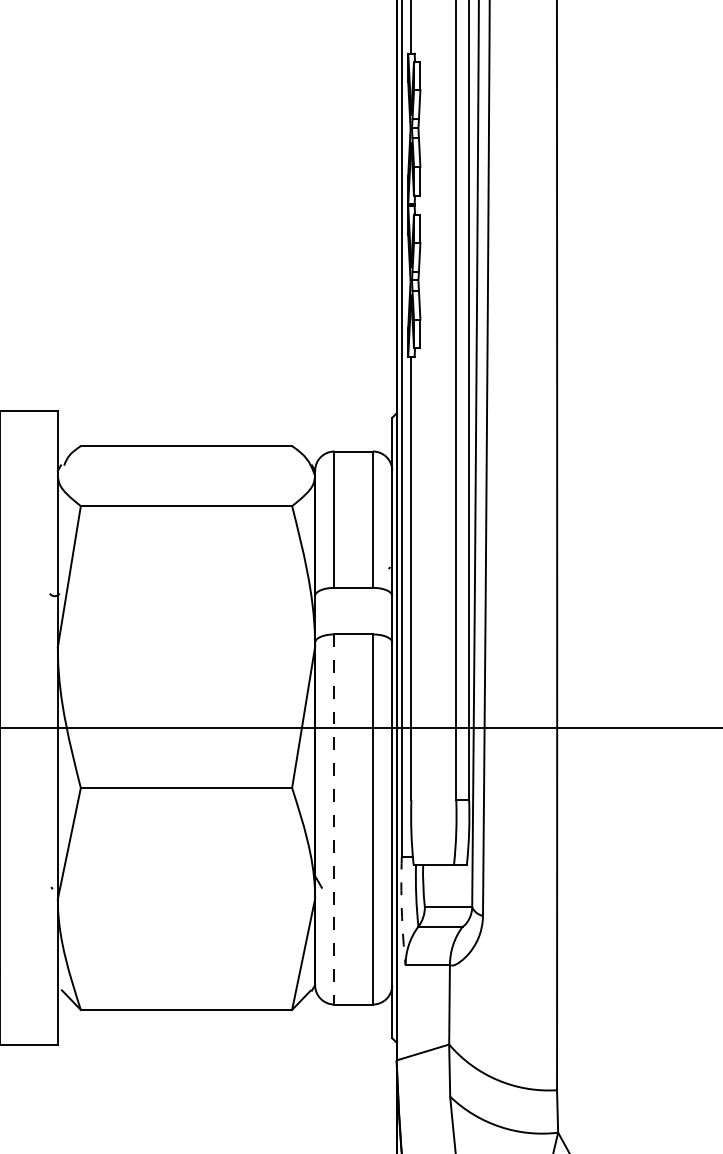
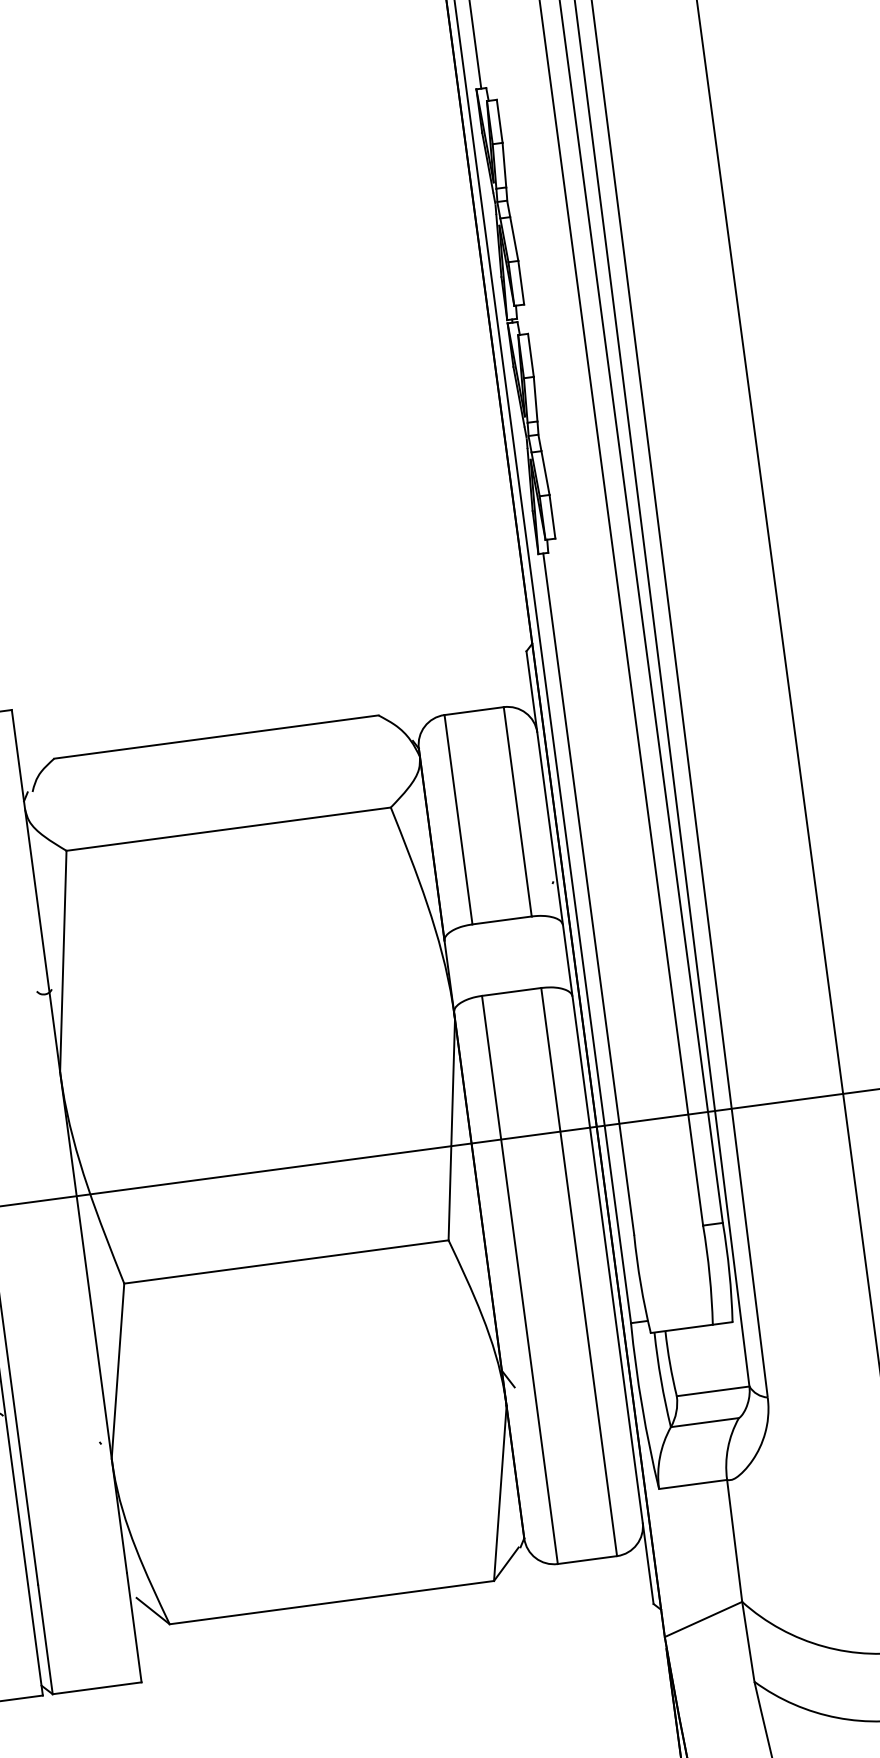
line: (334, 820) -> (520, 1281), dashed -> solid
arc: (401, 910) -> (641, 1405), dashed -> solid

